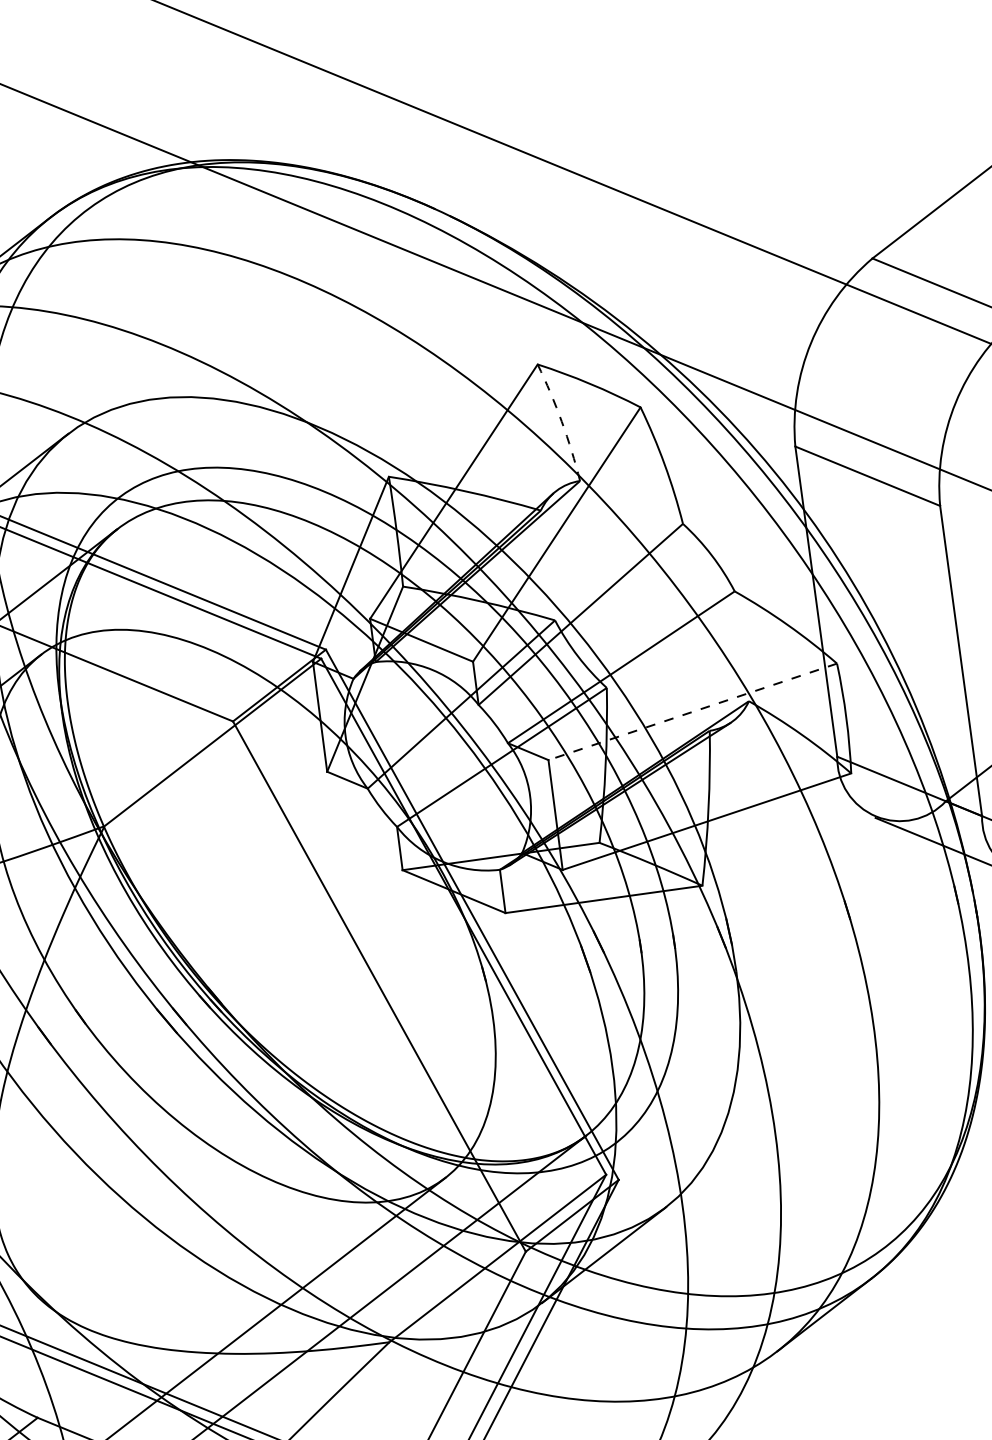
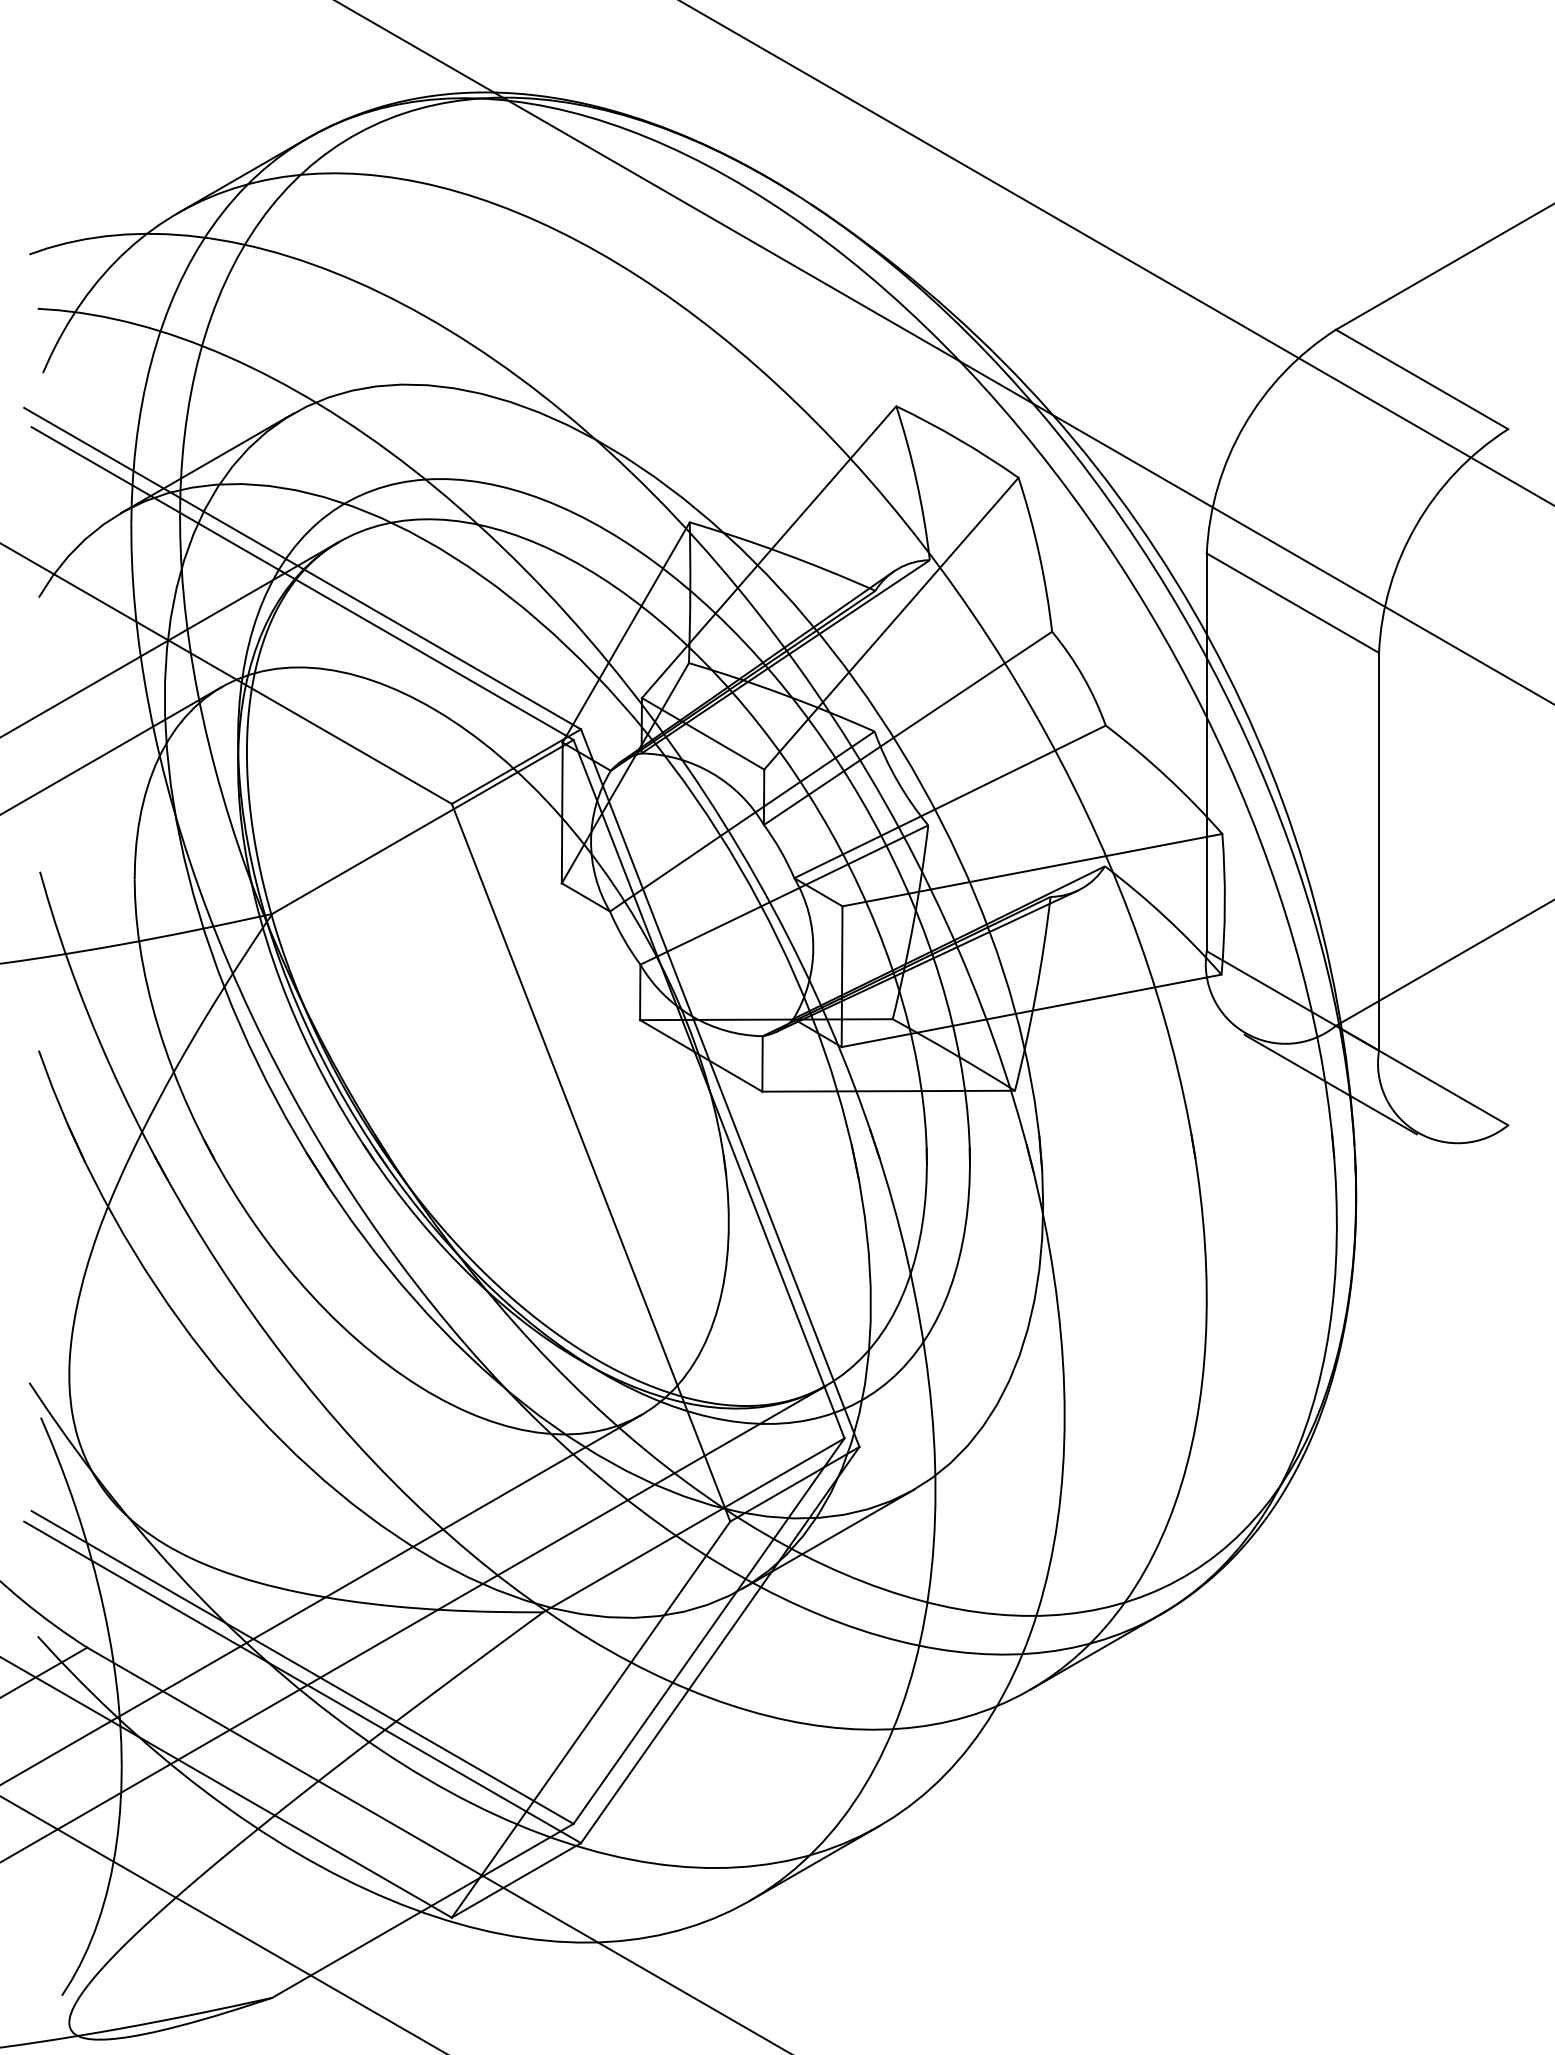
arc: (561, 421) -> (916, 482), dashed -> solid
line: (692, 712) -> (1031, 870), dashed -> solid

